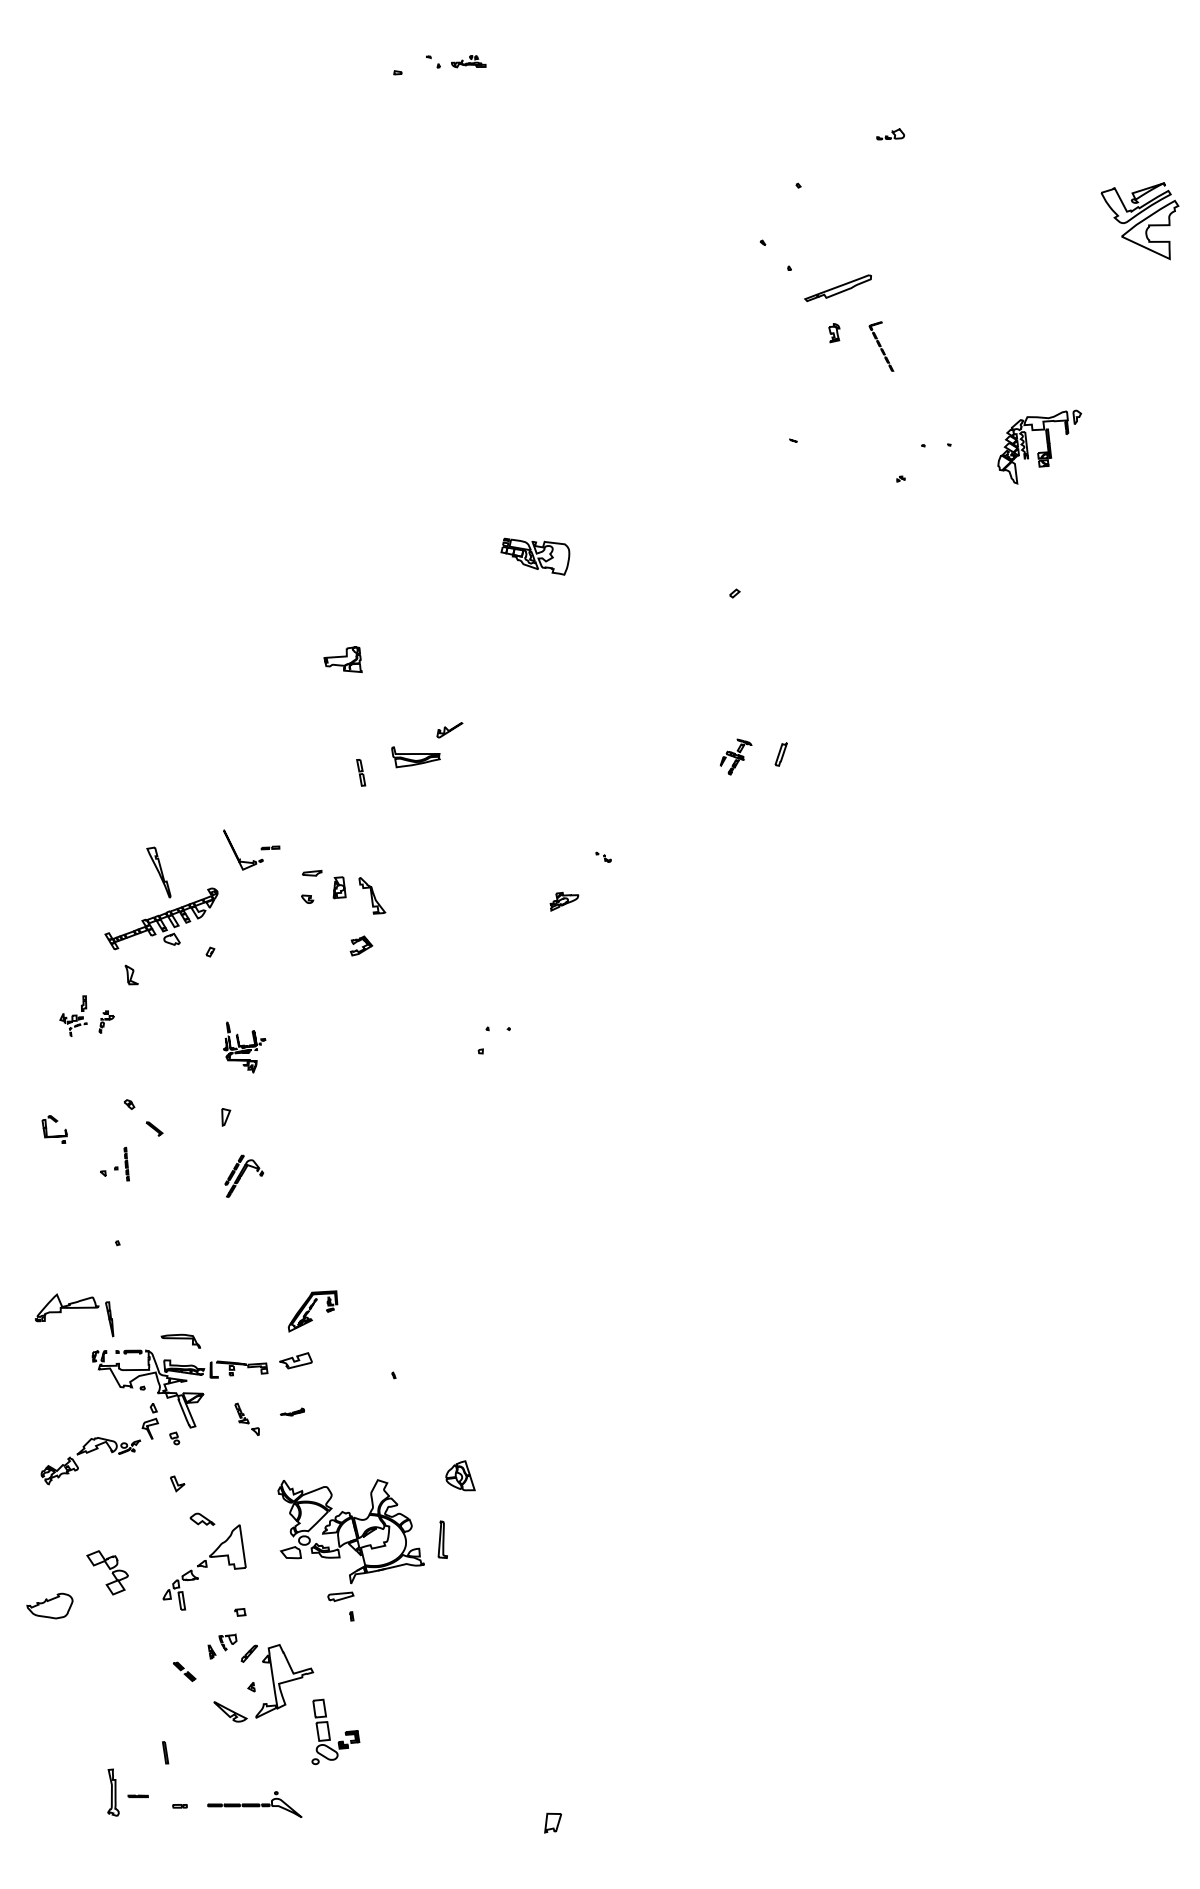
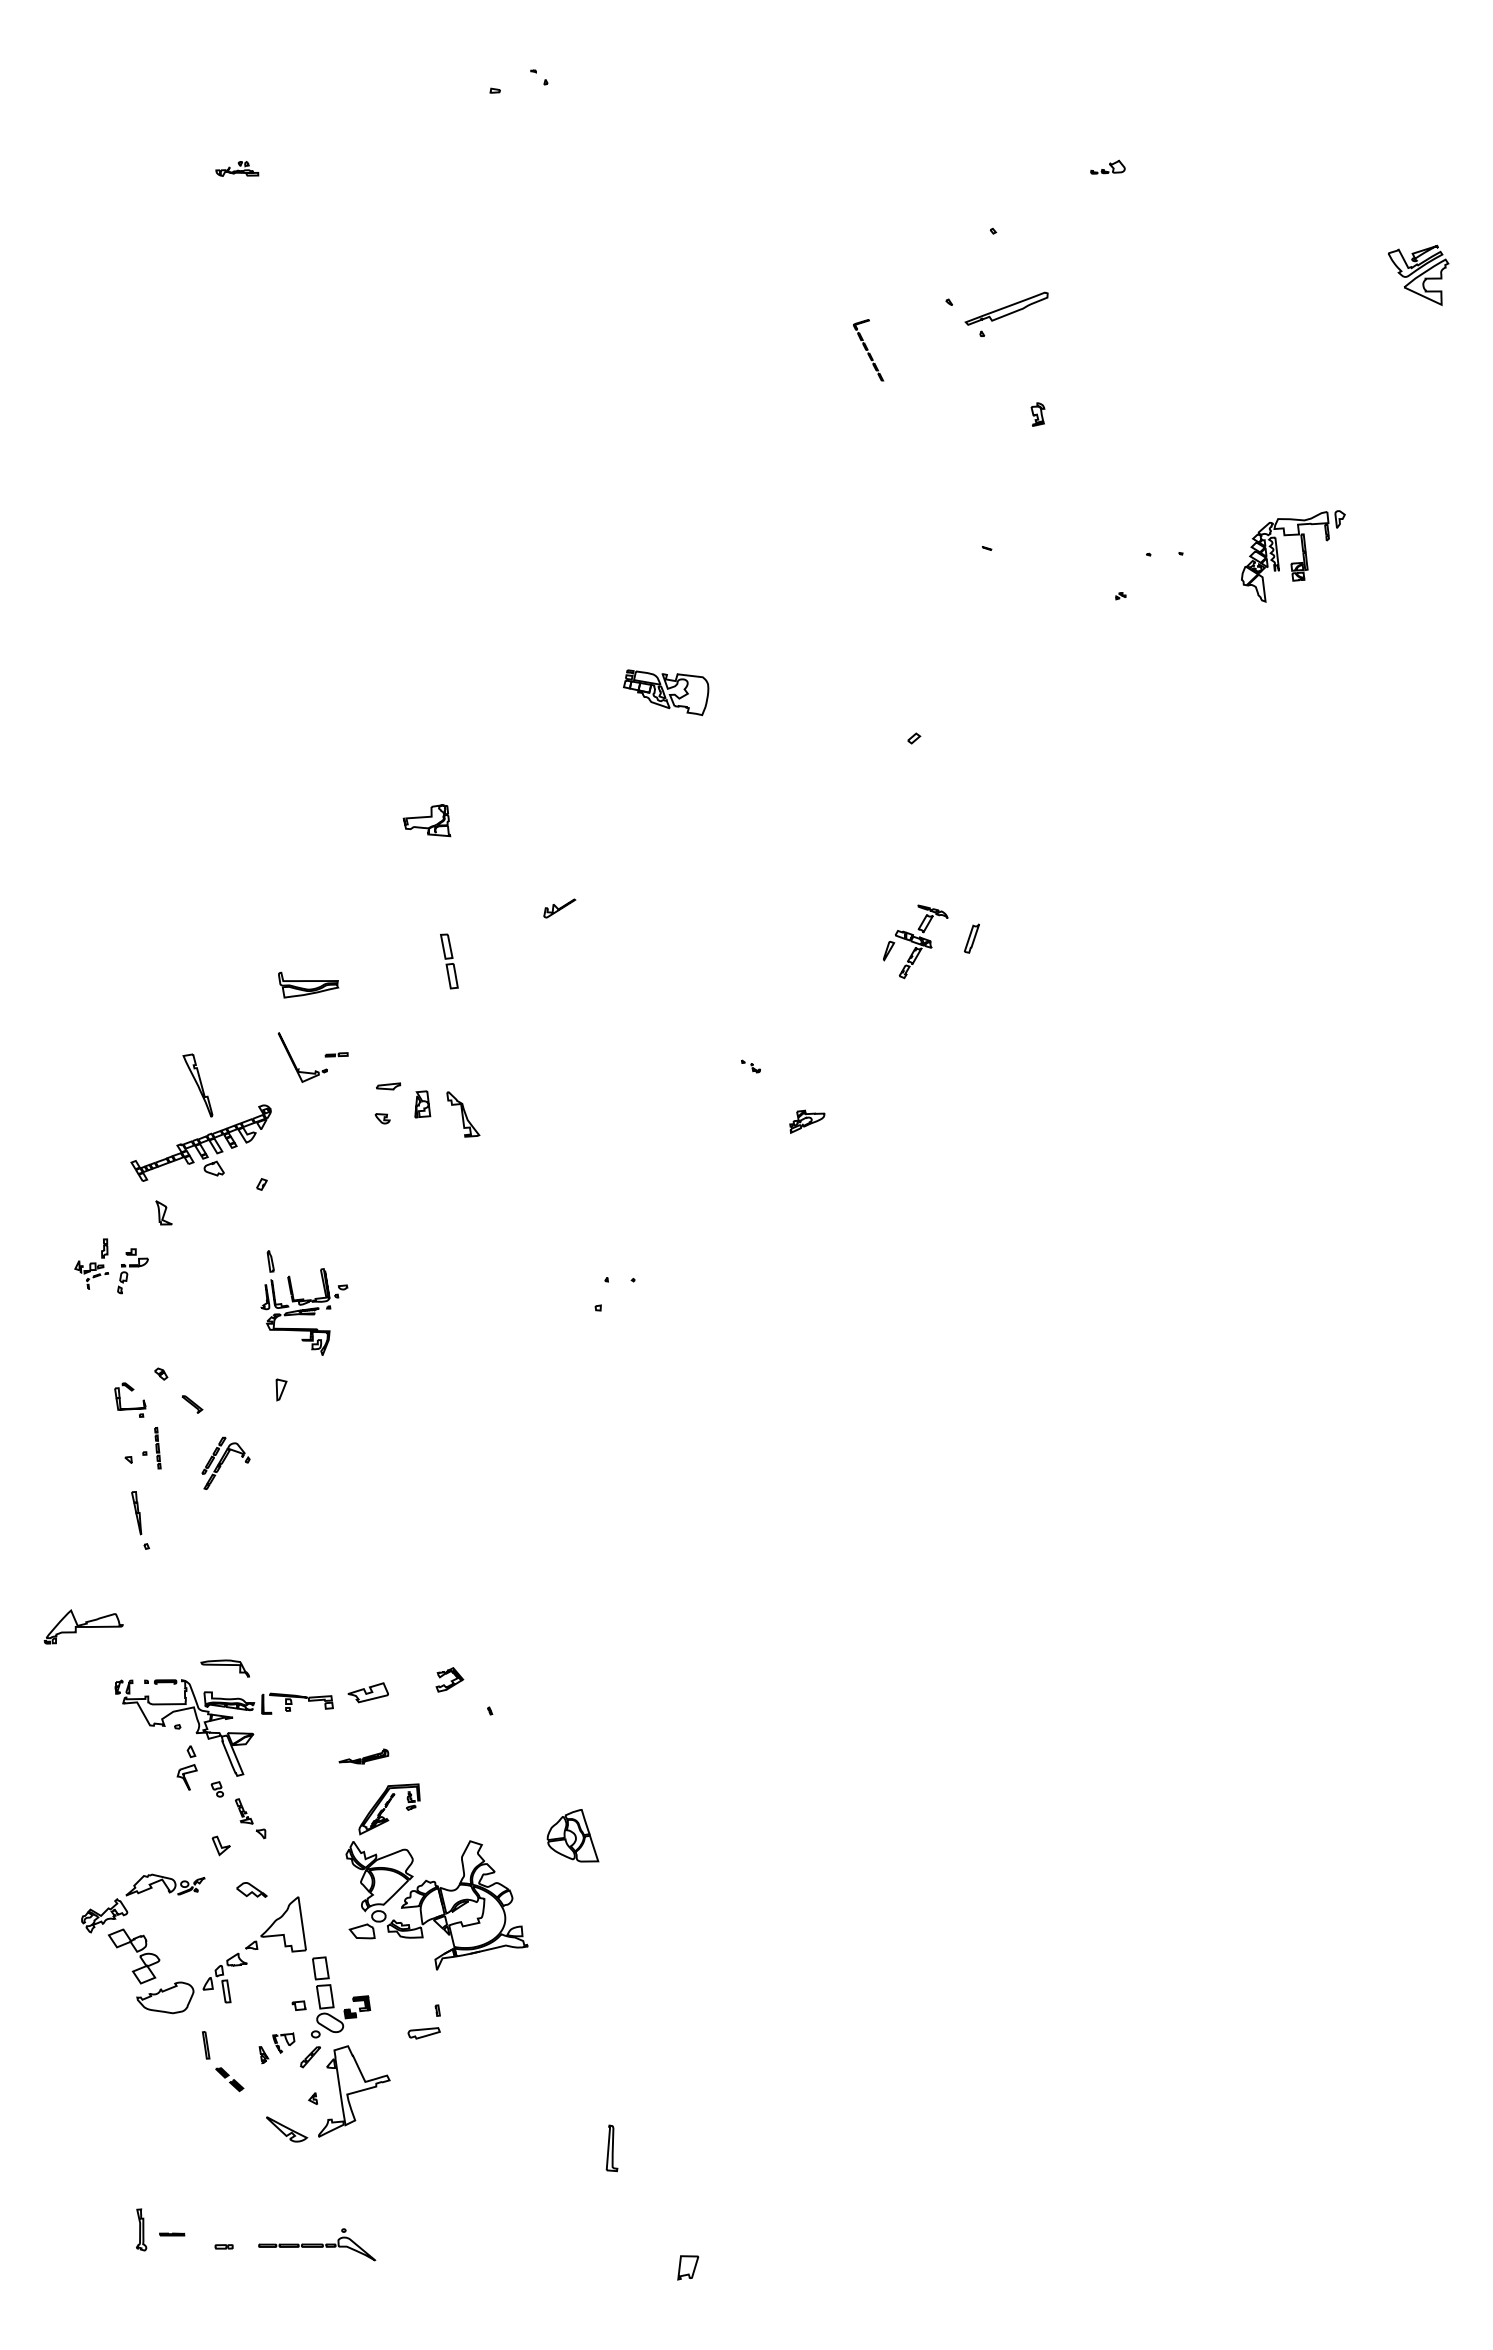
part: (468, 61) -> (237, 168), moved
part: (1140, 221) -> (1418, 275), size x0.62
part: (837, 288) -> (1006, 308), moved
part: (881, 346) -> (868, 350), moved
part: (415, 756) -> (308, 984), moved
part: (735, 756) -> (915, 941), size x1.67
part: (361, 772) -> (449, 961), size x1.67
part: (564, 901) -> (807, 1121), moved
part: (361, 945) -> (449, 1679), moved
part: (106, 1022) -> (132, 1271), size x1.67
part: (244, 1047) -> (304, 1302), size x1.67
part: (54, 1135) -> (130, 1407), moved
part: (243, 1176) -> (225, 1463), moved
part: (312, 1311) -> (389, 1809), moved
part: (109, 1319) -> (136, 1513), moved
part: (292, 1412) -> (363, 1756), size x1.67
part: (247, 1419) -> (250, 1818), moved
part: (87, 1453) -> (138, 1894), moved
part: (460, 1475) -> (572, 1835), size x1.43
part: (442, 1539) -> (611, 2148), moved
part: (340, 1596) -> (423, 2033), moved
part: (50, 1605) -> (165, 1997), moved
part: (329, 1732) -> (333, 1997), moved
part: (165, 1752) -> (206, 2045), moved
part: (113, 1792) -> (141, 2229), size x0.71

